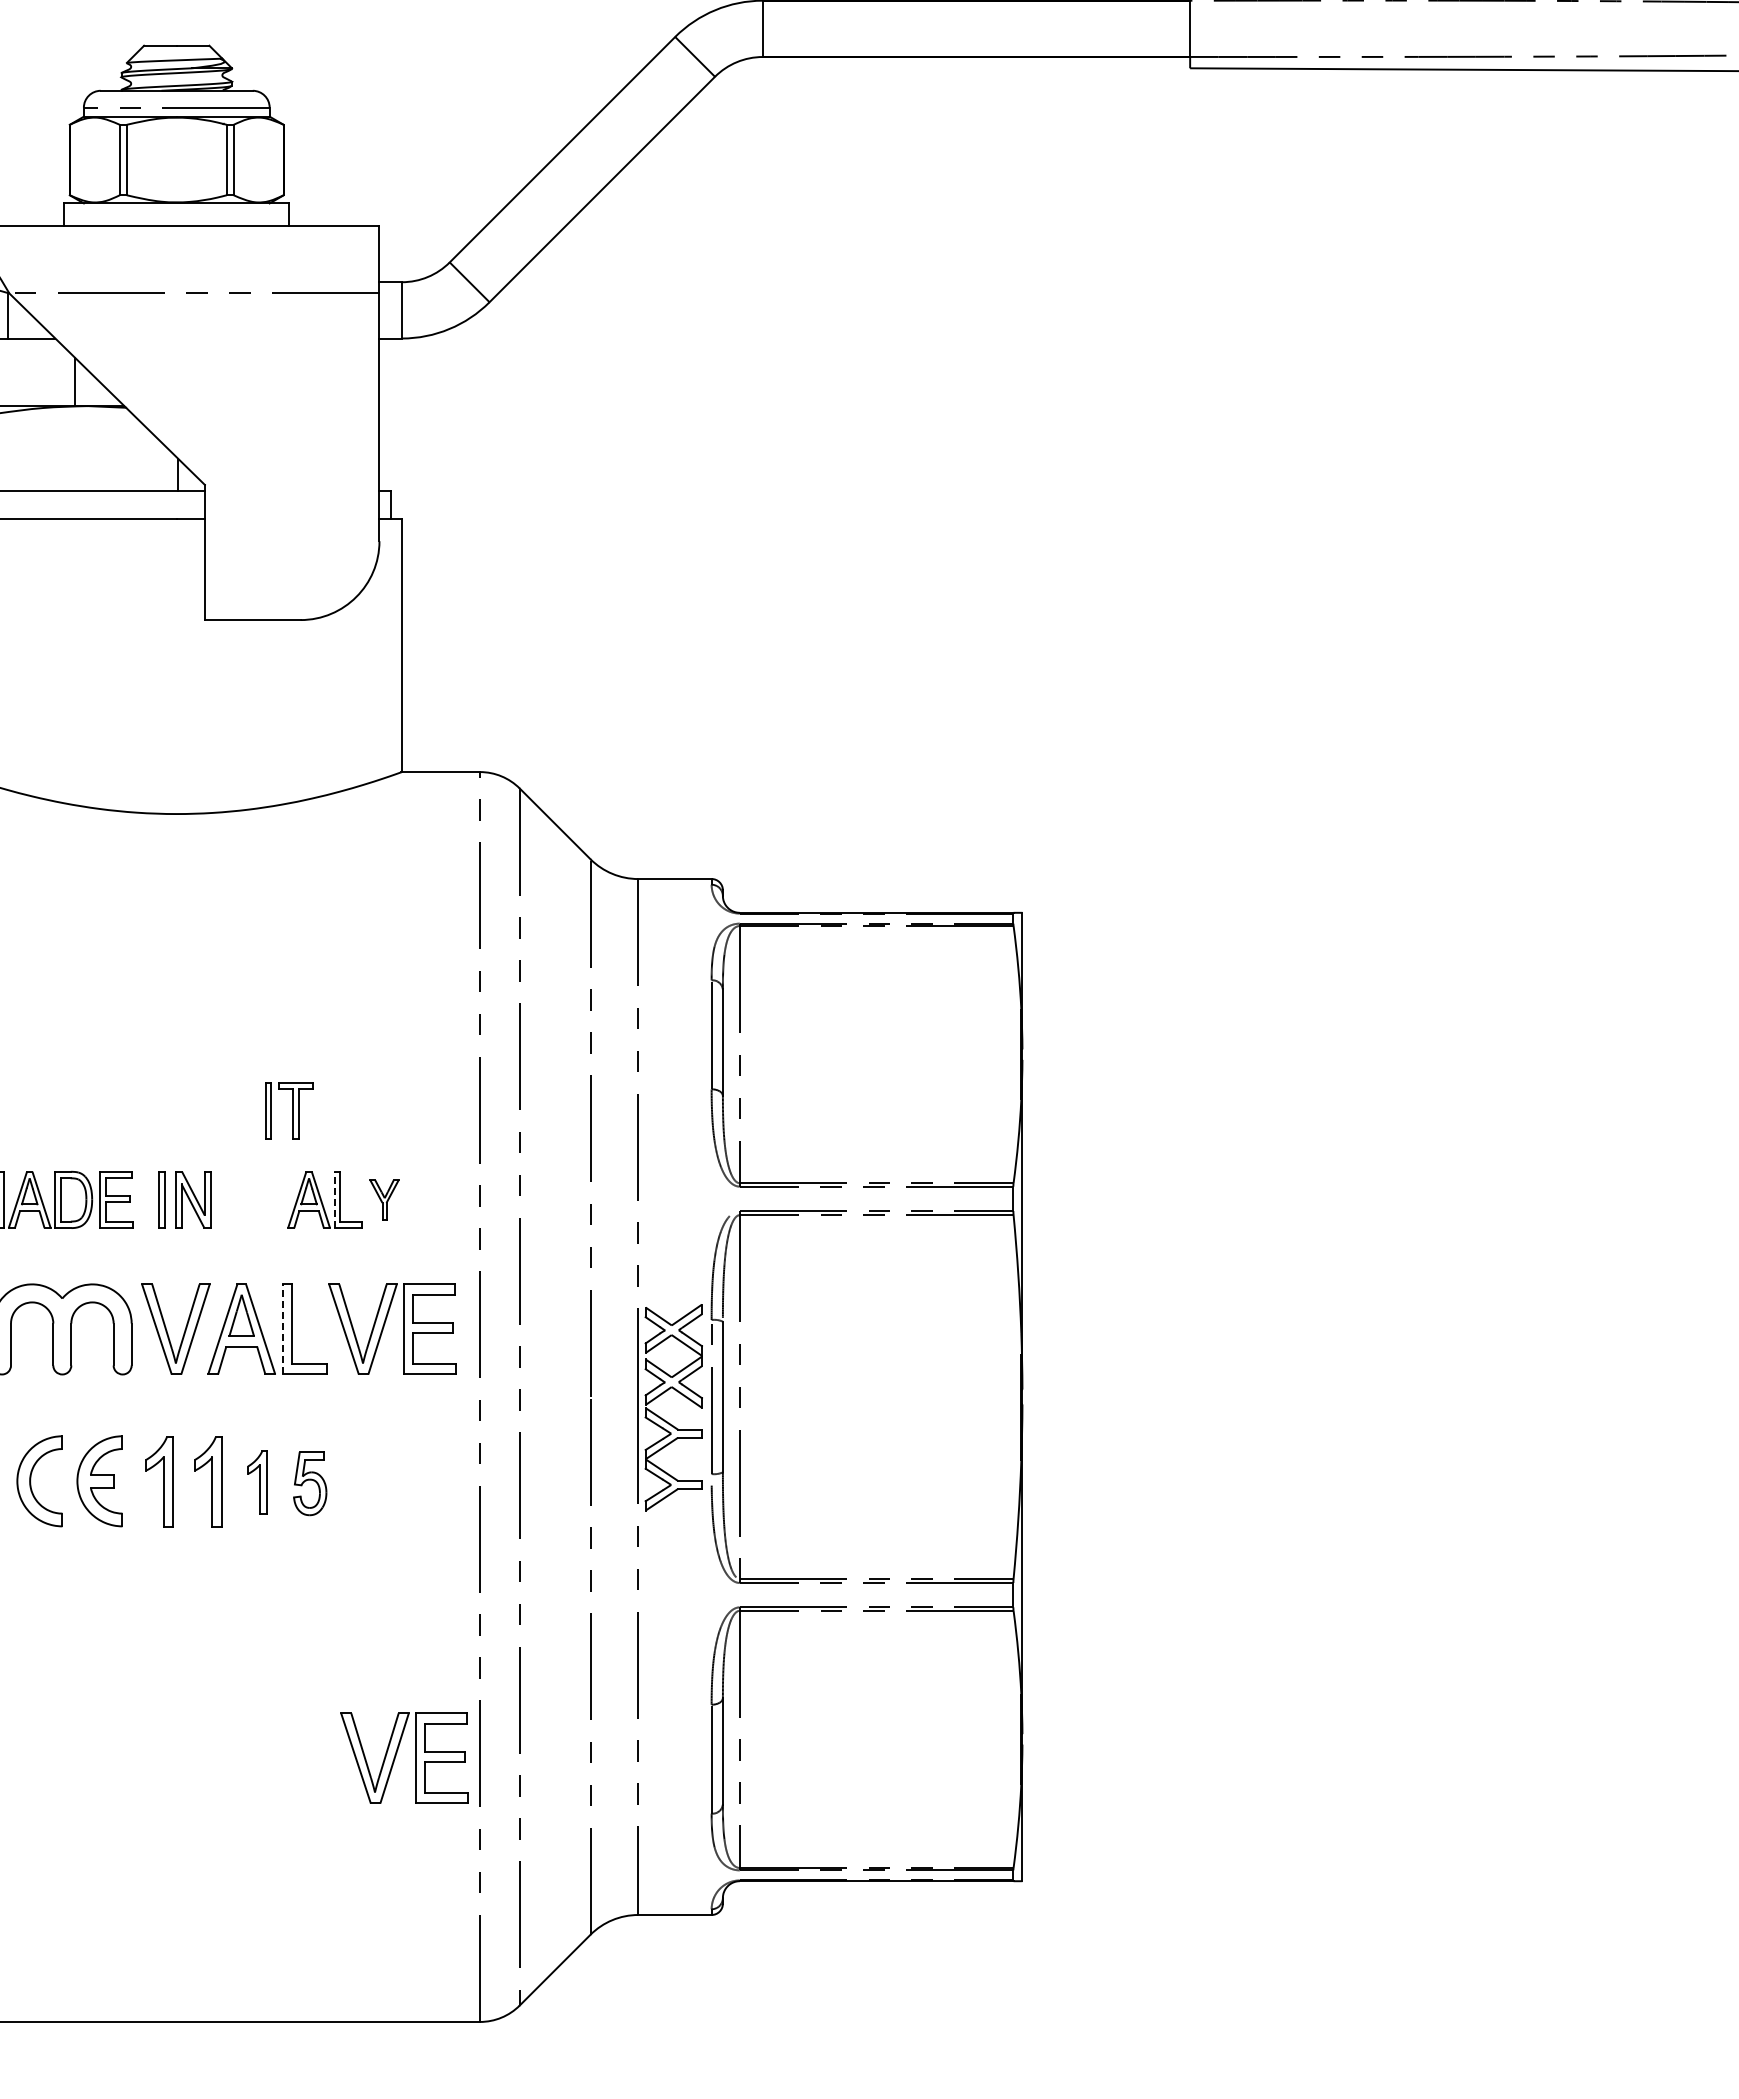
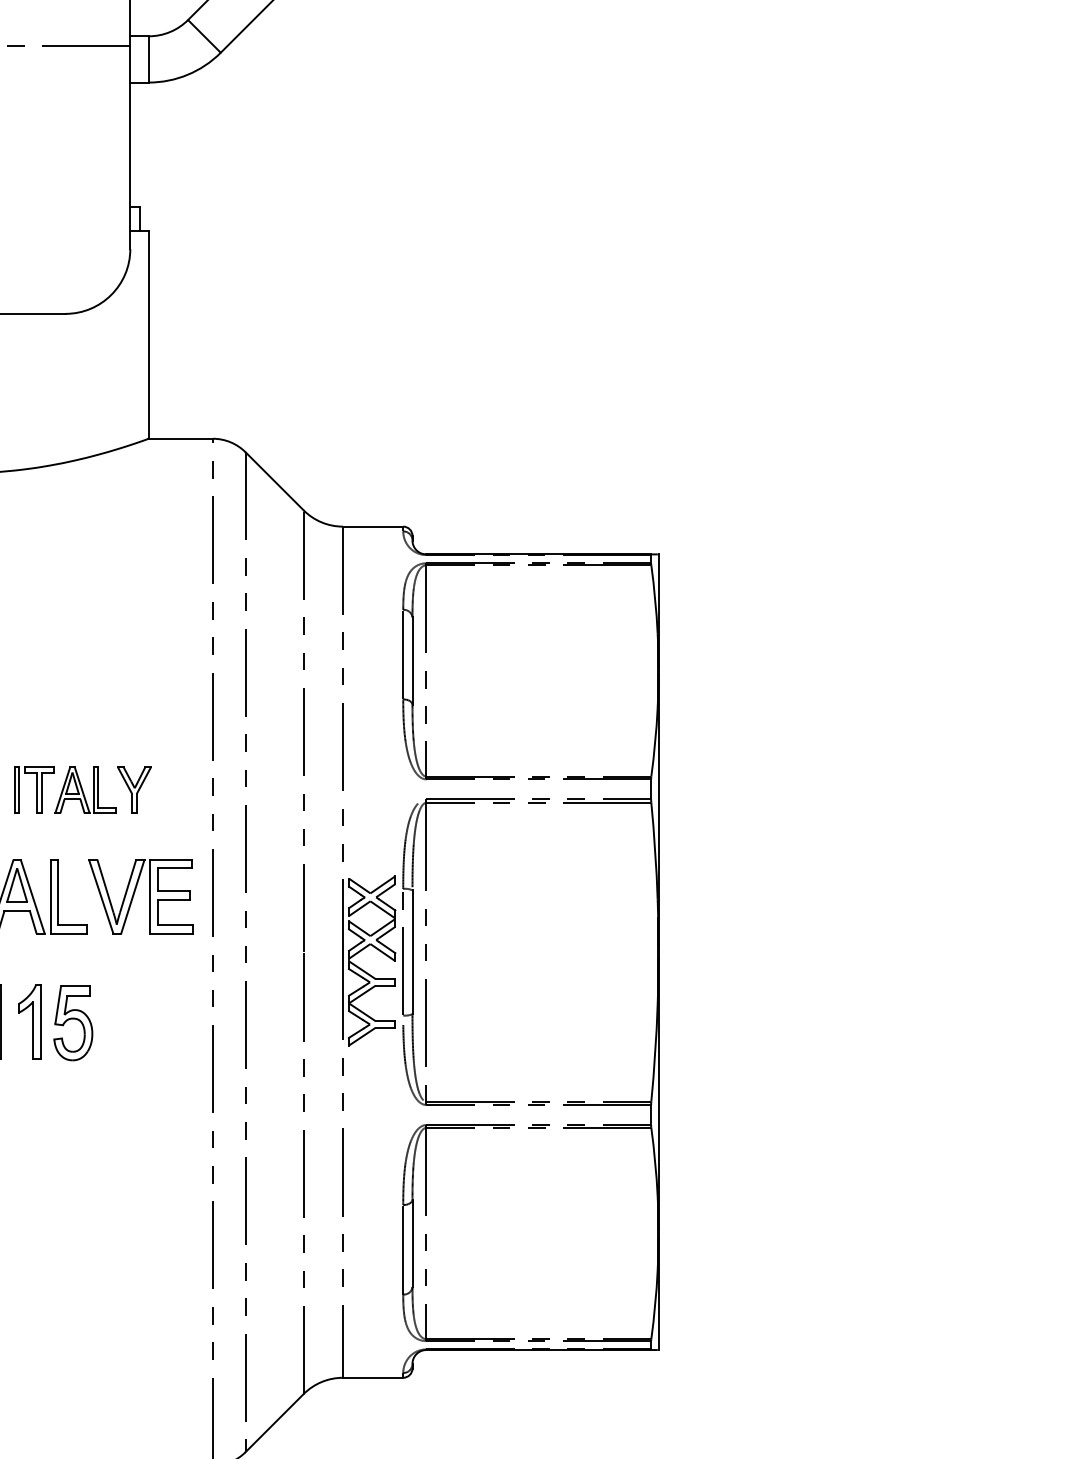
part: (289, 1110) -> (34, 789), moved
line: (334, 1199) -> (93, 789), dashed -> solid
part: (384, 1199) -> (134, 789), size x1.43
line: (282, 1328) -> (50, 895), dashed -> solid
part: (257, 1481) -> (30, 1021), size x1.43
part: (310, 1483) -> (73, 1023), size x1.43
part: (397, 1753) -> (145, 1245), removed

